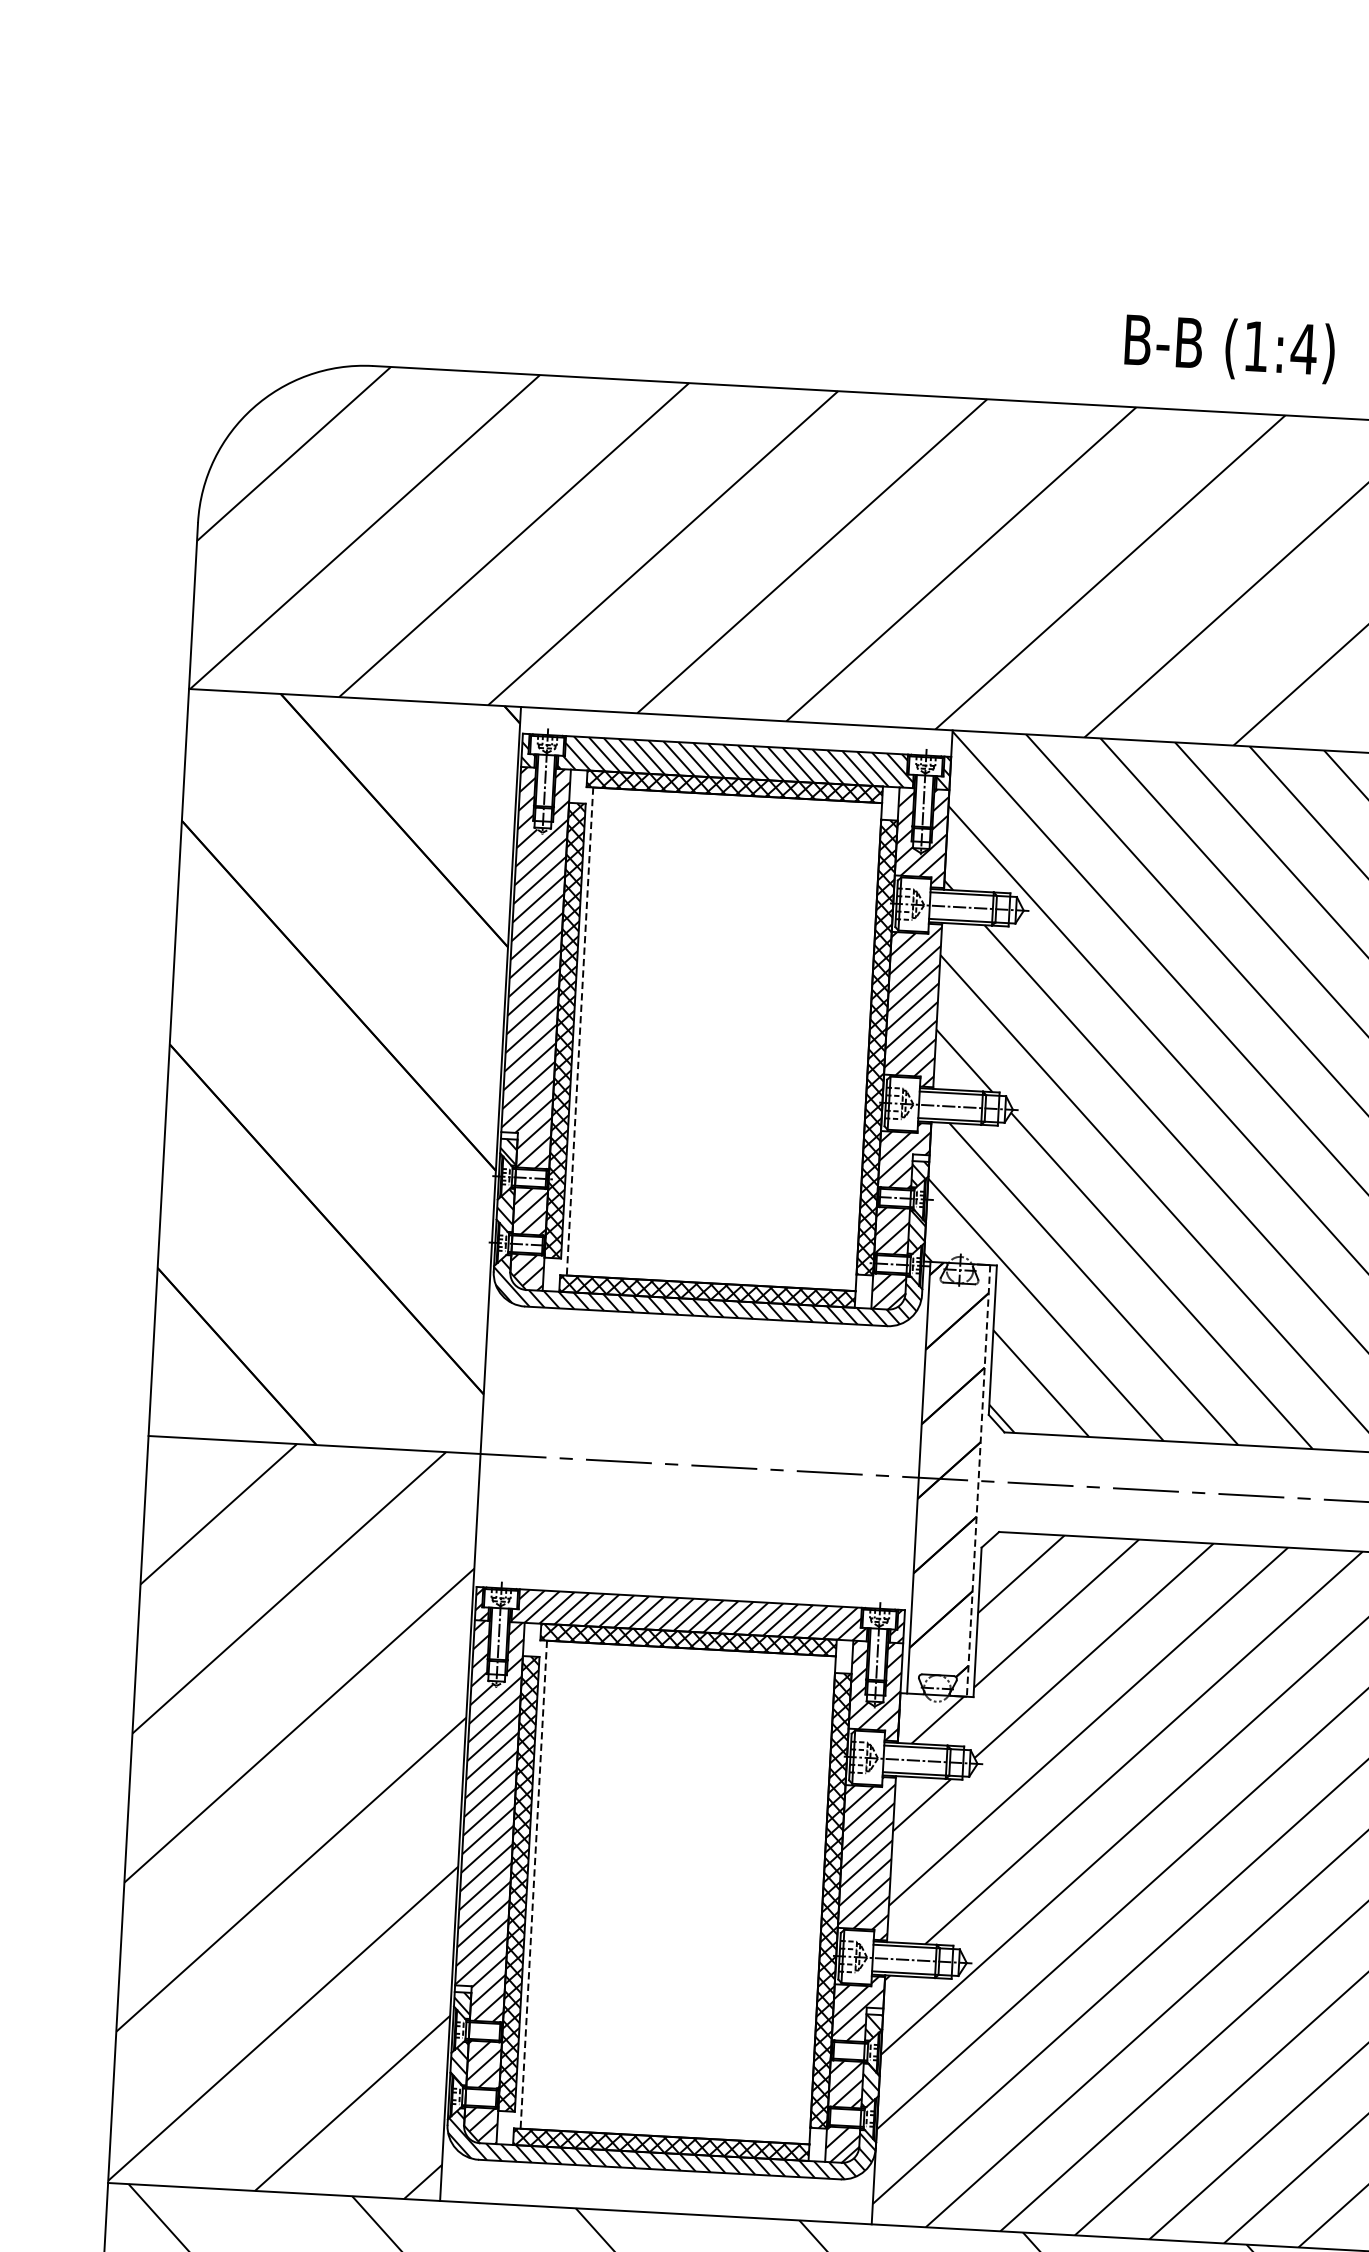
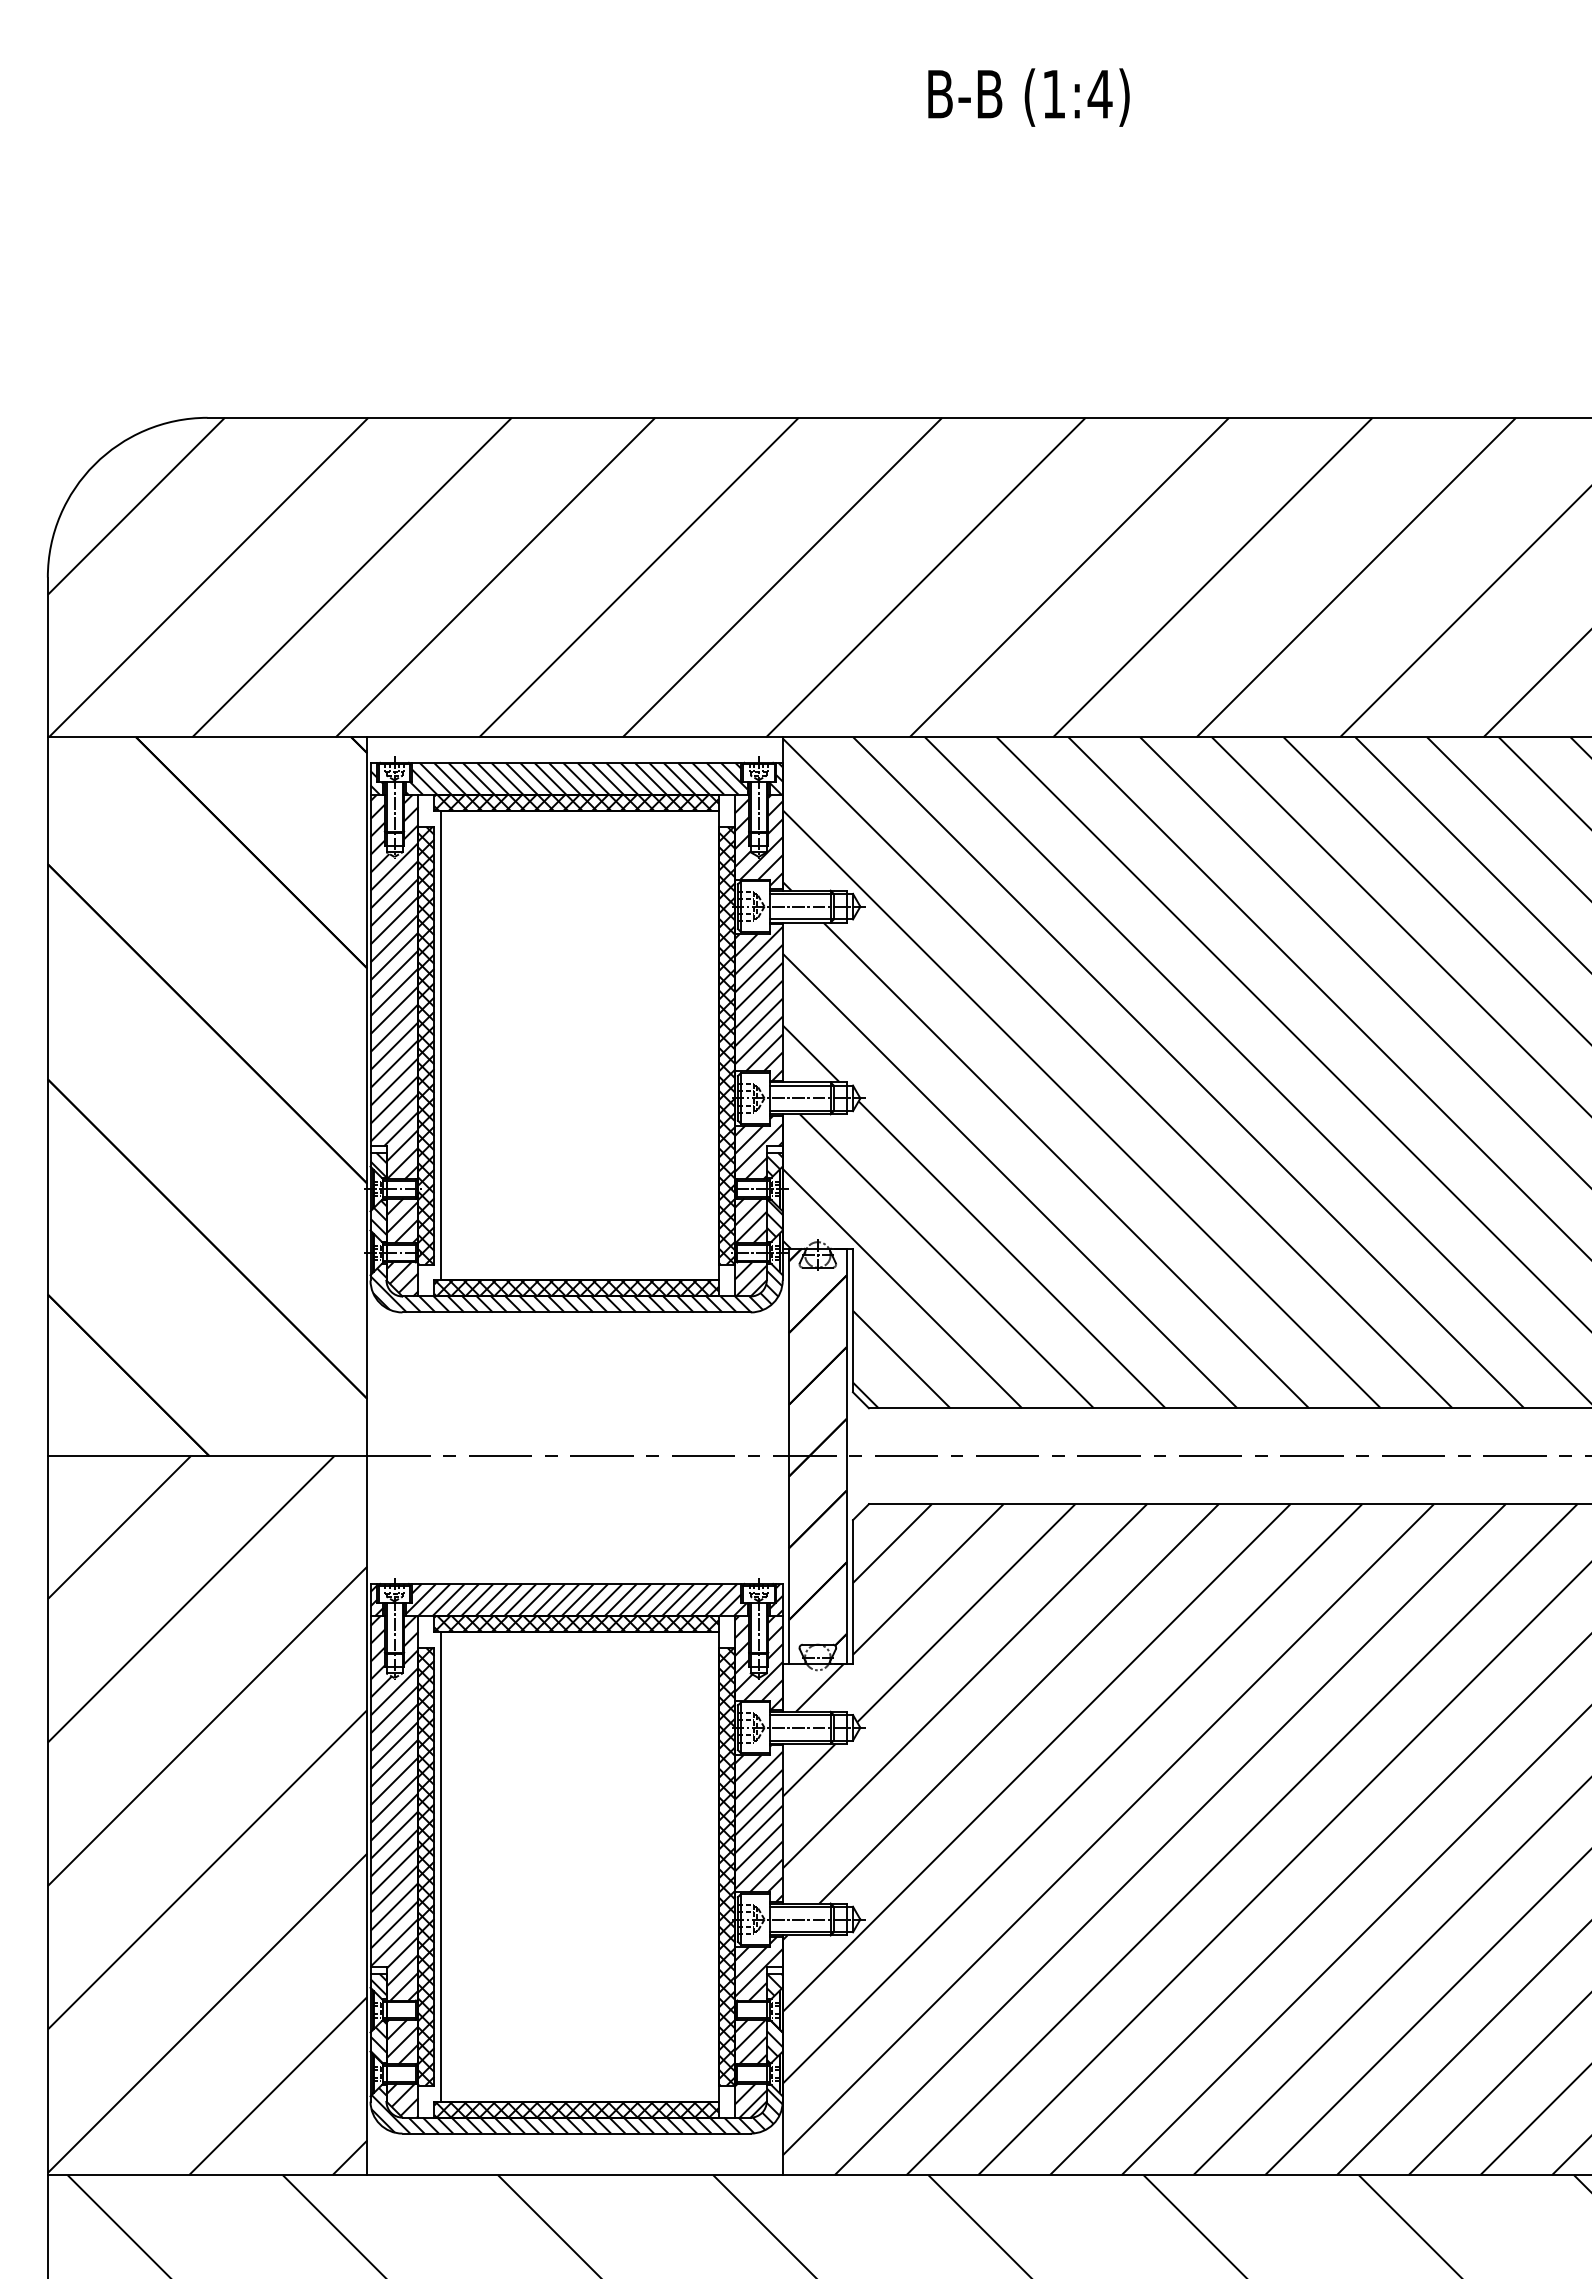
text: (1229, 348) -> (1028, 97), moved
line: (579, 1031) -> (440, 1045), dashed -> solid
line: (978, 1481) -> (846, 1456), dashed -> solid
line: (533, 1884) -> (440, 1866), dashed -> solid

